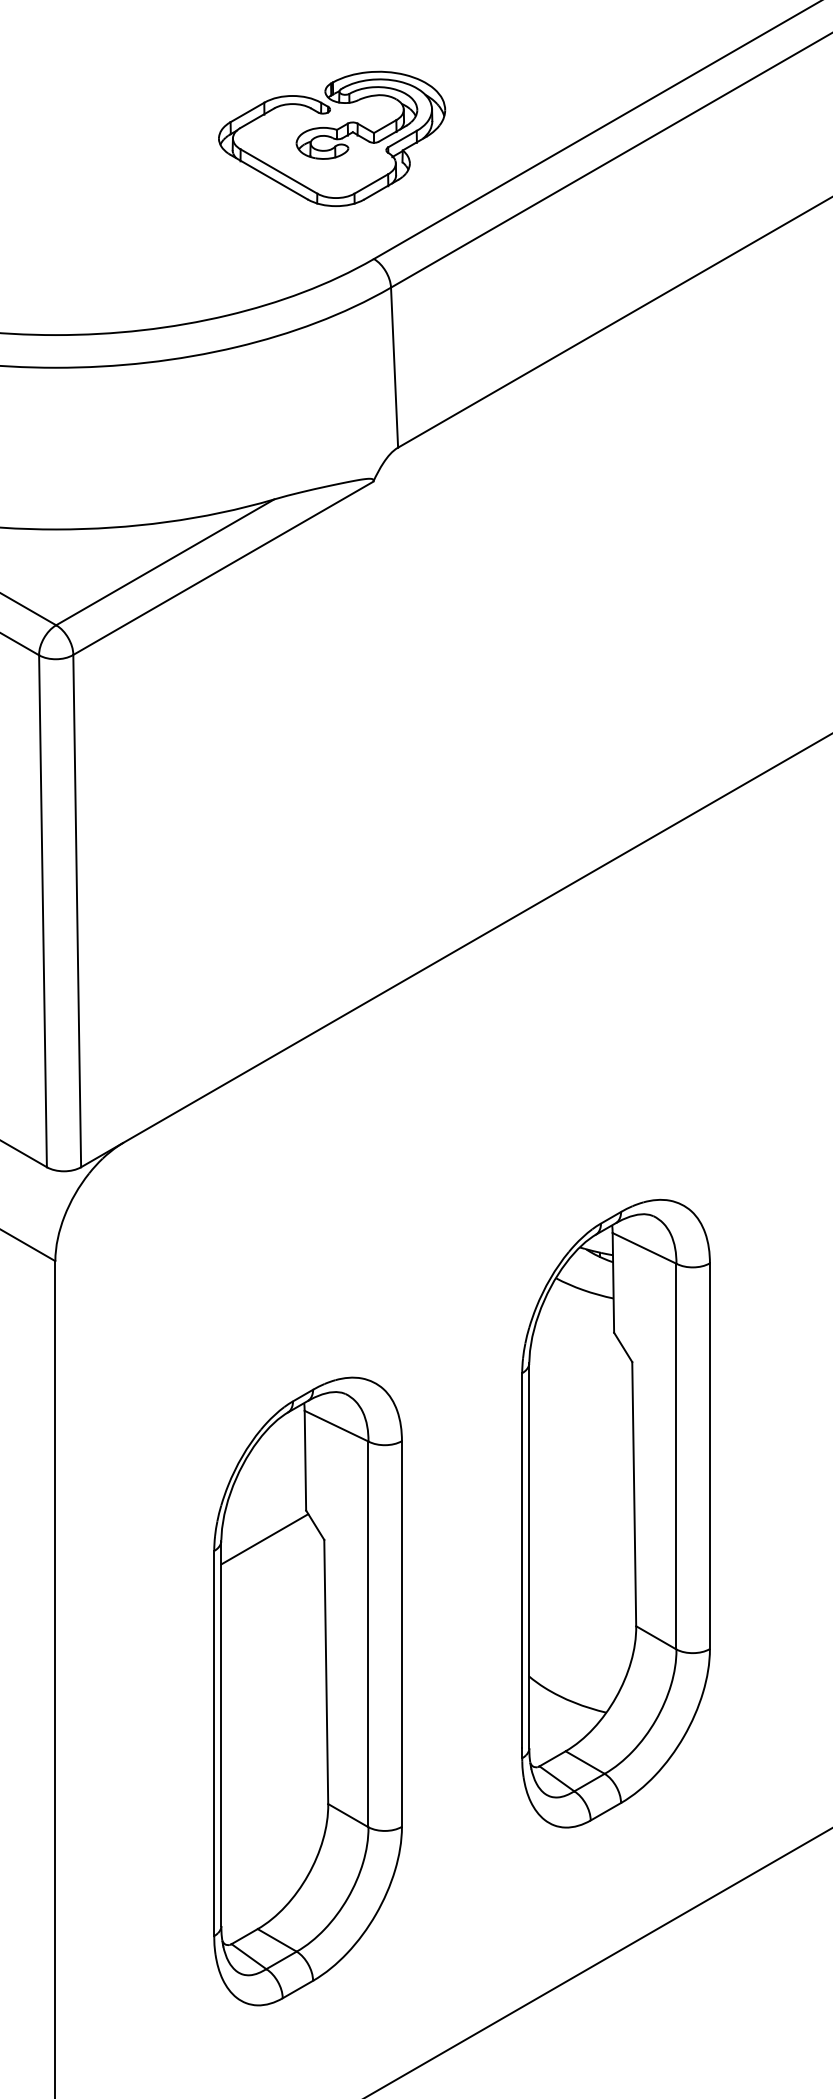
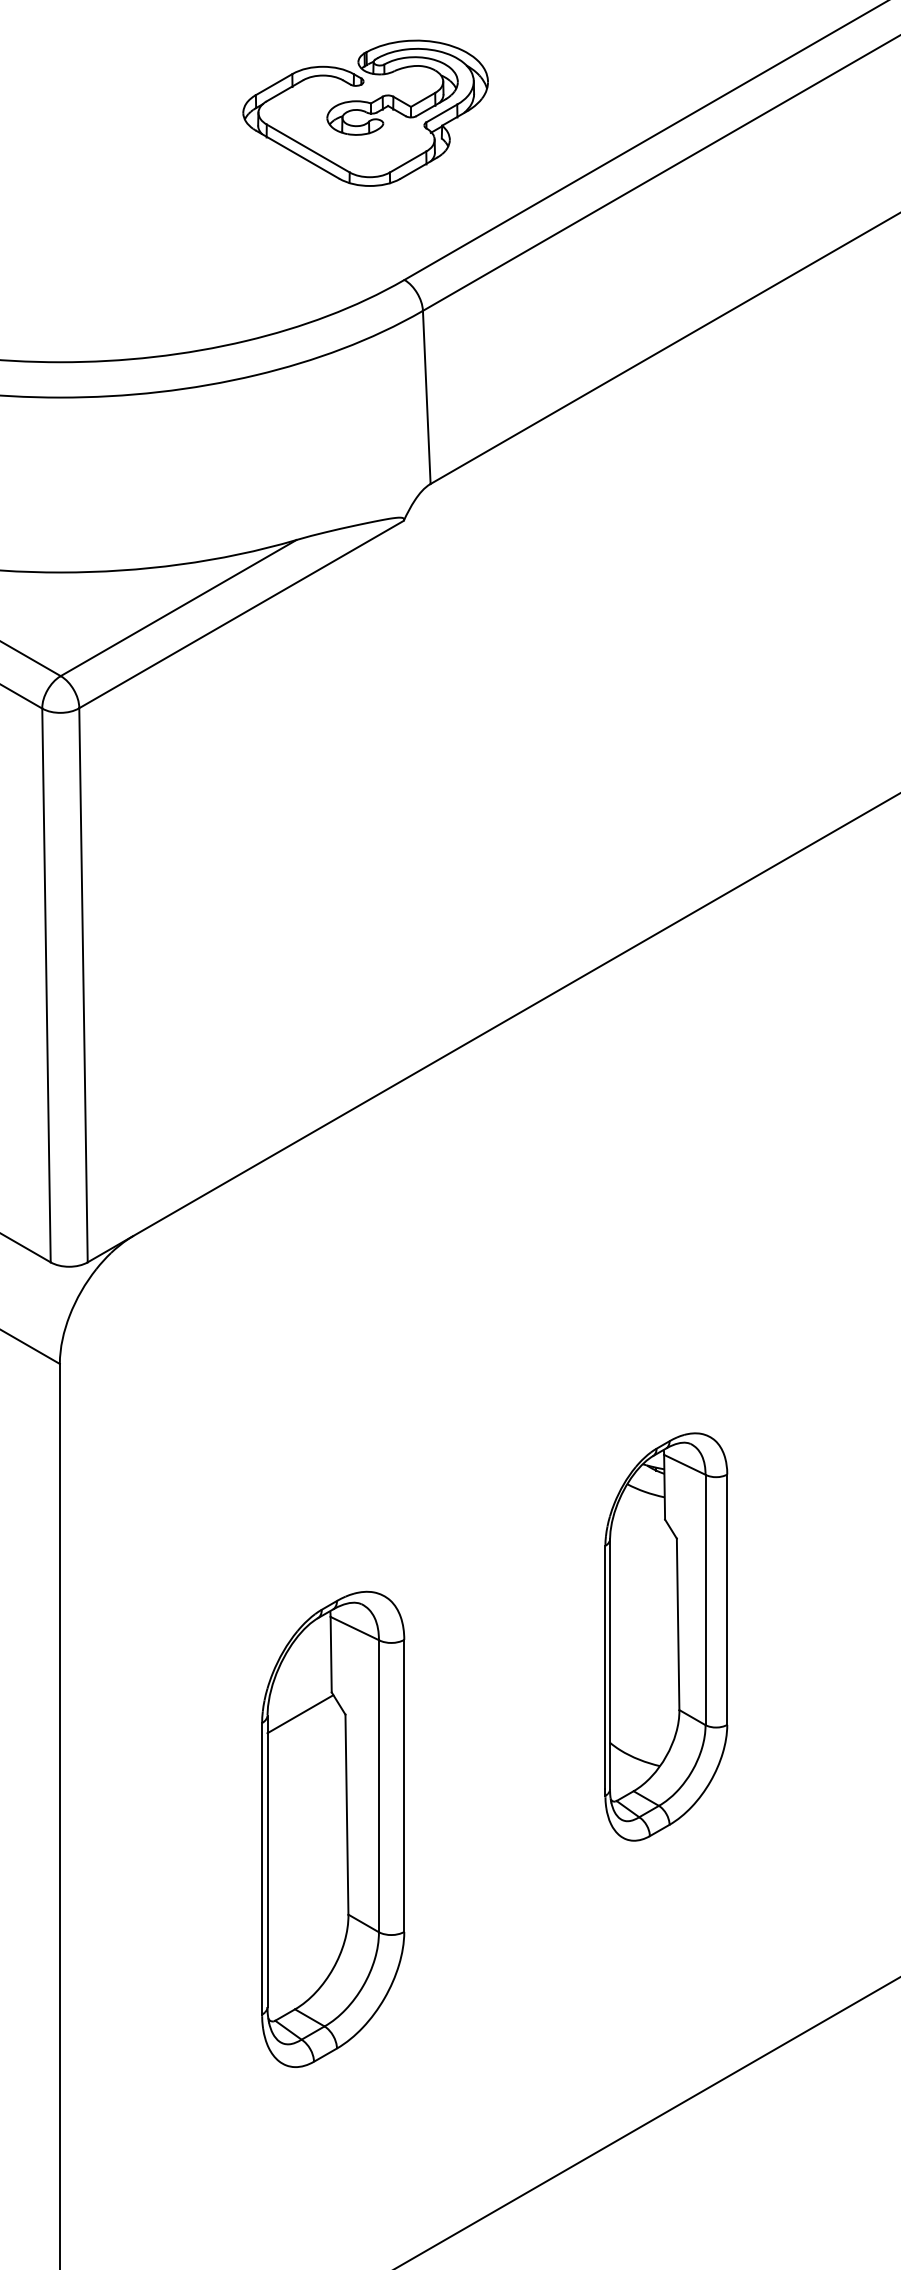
part: (332, 138) -> (366, 112), moved
part: (615, 1513) -> (665, 1636), size x0.6
part: (307, 1691) -> (332, 1829), size x0.7

